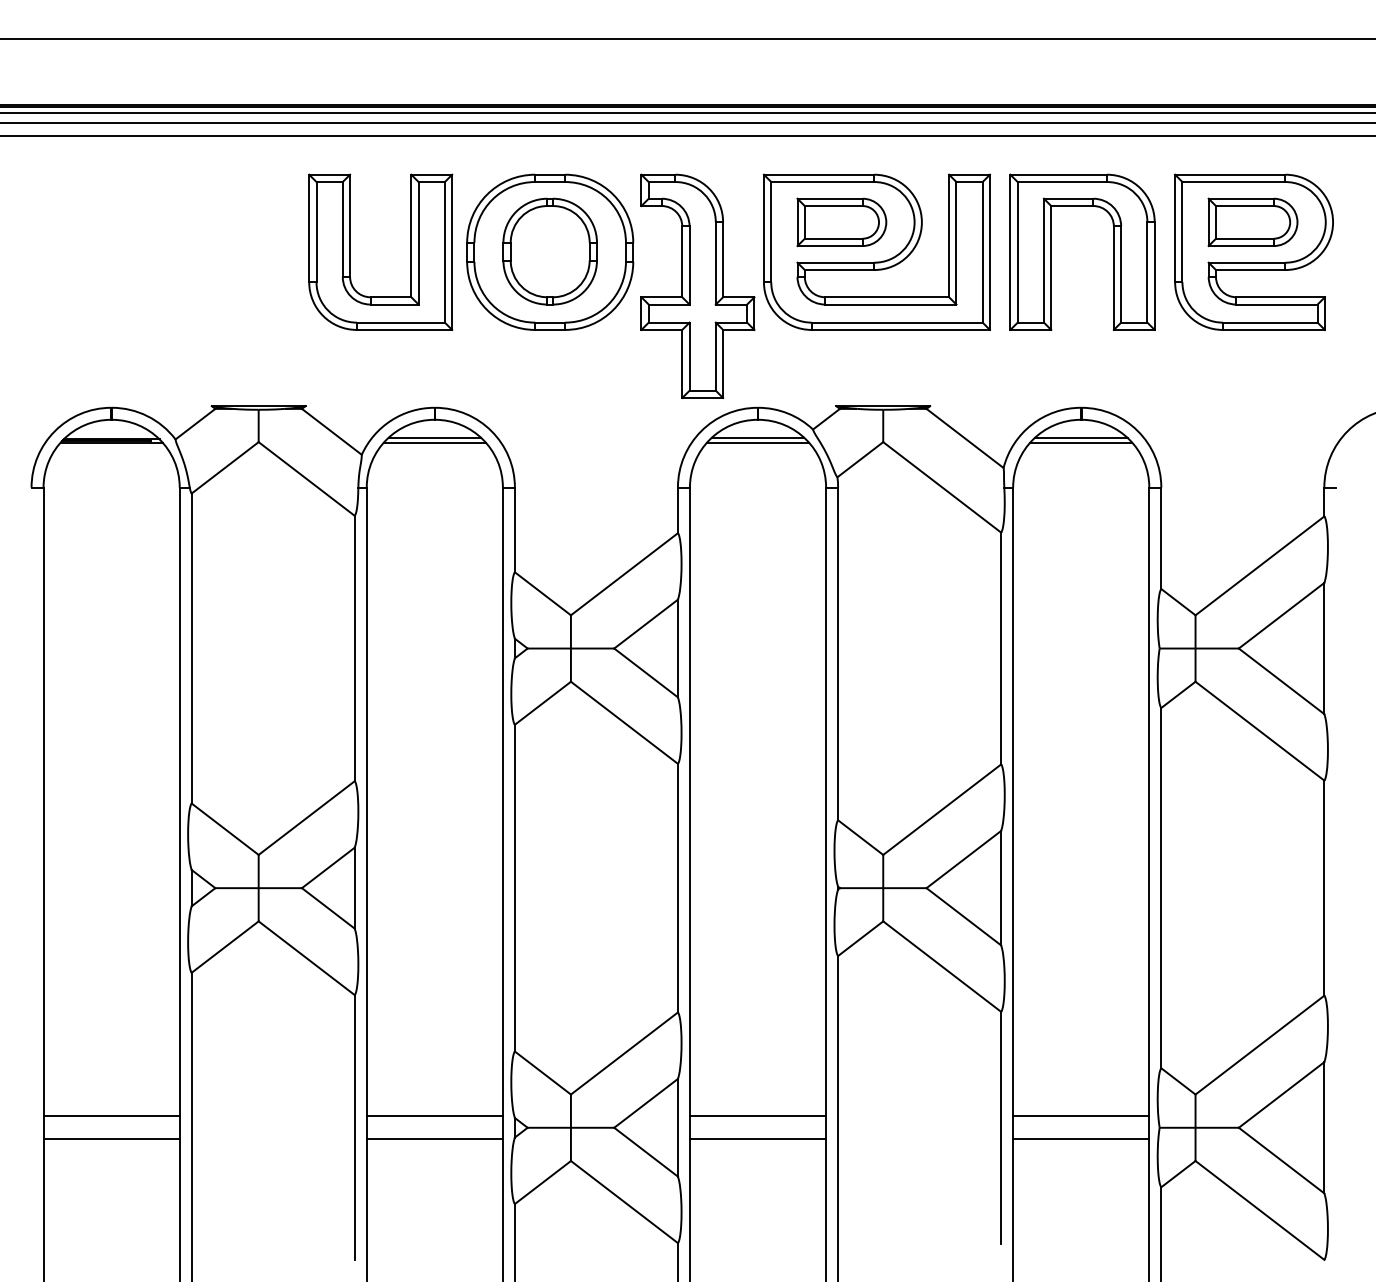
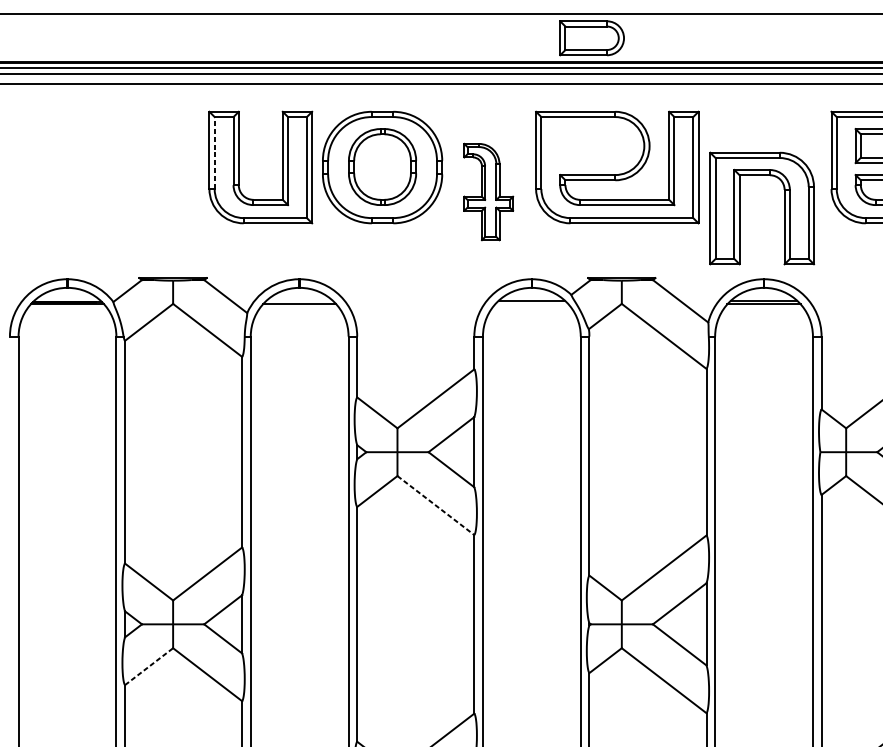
part: (841, 222) -> (591, 38), moved
line: (316, 231) -> (214, 152), solid -> dashed
part: (1051, 251) -> (739, 207), moved
part: (697, 286) -> (488, 192), size x0.6
line: (434, 437) -> (299, 300), removed
line: (757, 442) -> (531, 304), removed
line: (624, 723) -> (435, 506), solid -> dashed
line: (225, 946) -> (149, 666), solid -> dashed

